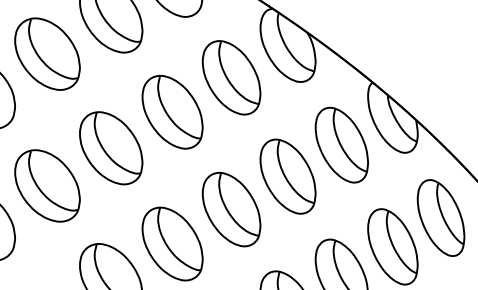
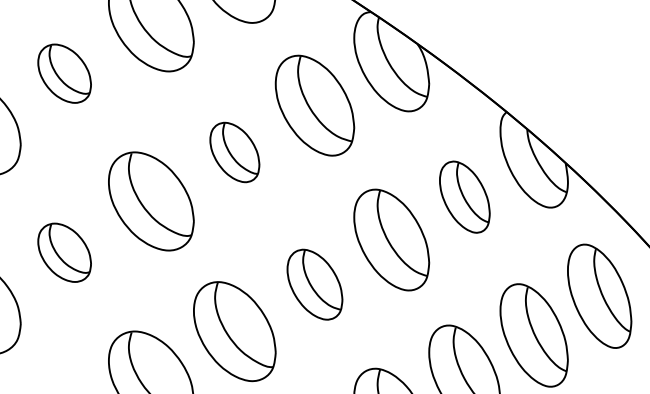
part: (47, 54) -> (64, 73), size x0.6
part: (172, 112) -> (234, 152), size x0.6
part: (341, 144) -> (464, 196), size x0.7
part: (47, 185) -> (64, 252), size x0.6
part: (231, 209) -> (314, 284), size x0.7

